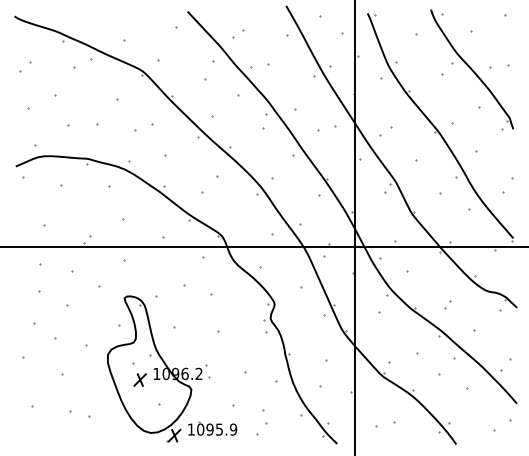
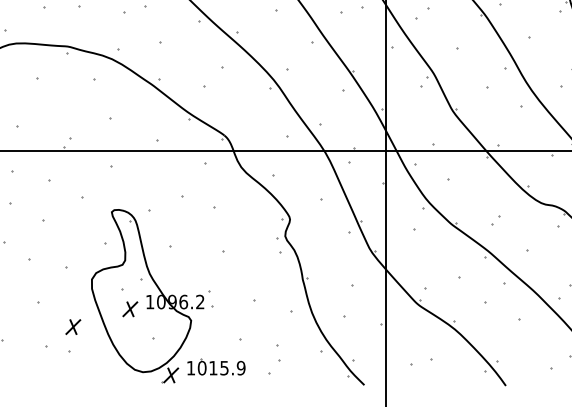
part: (91, 394) -> (72, 326), added
text: (209, 429) -> (212, 368), 1095.9 -> 1015.9

